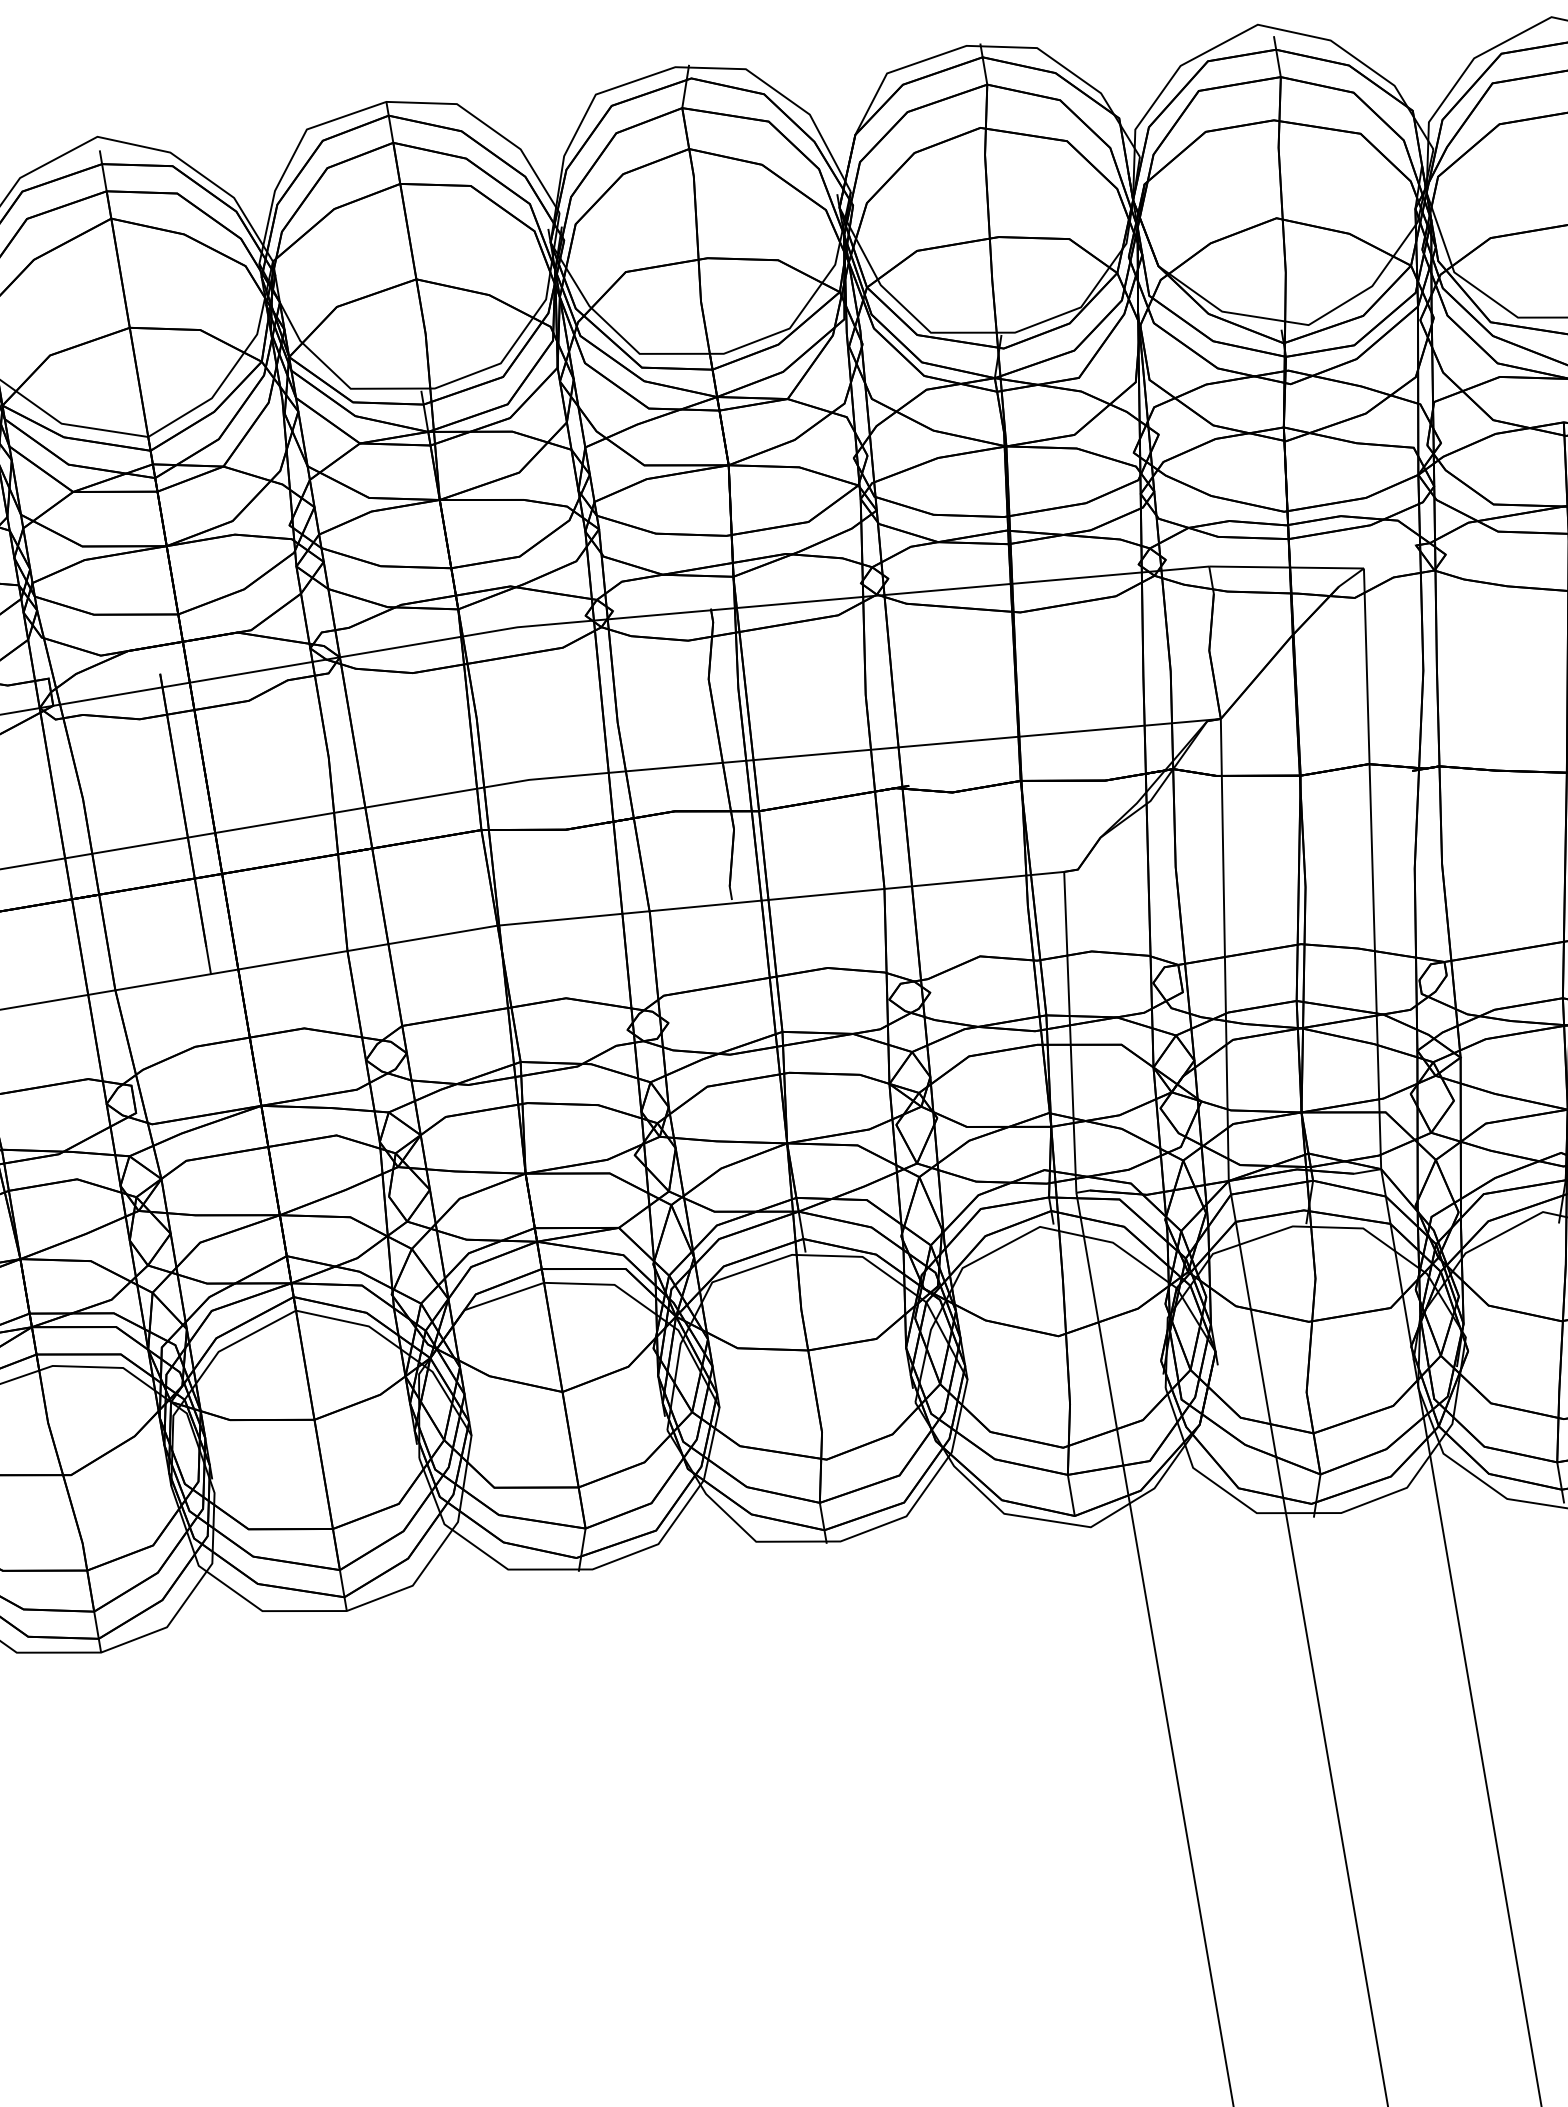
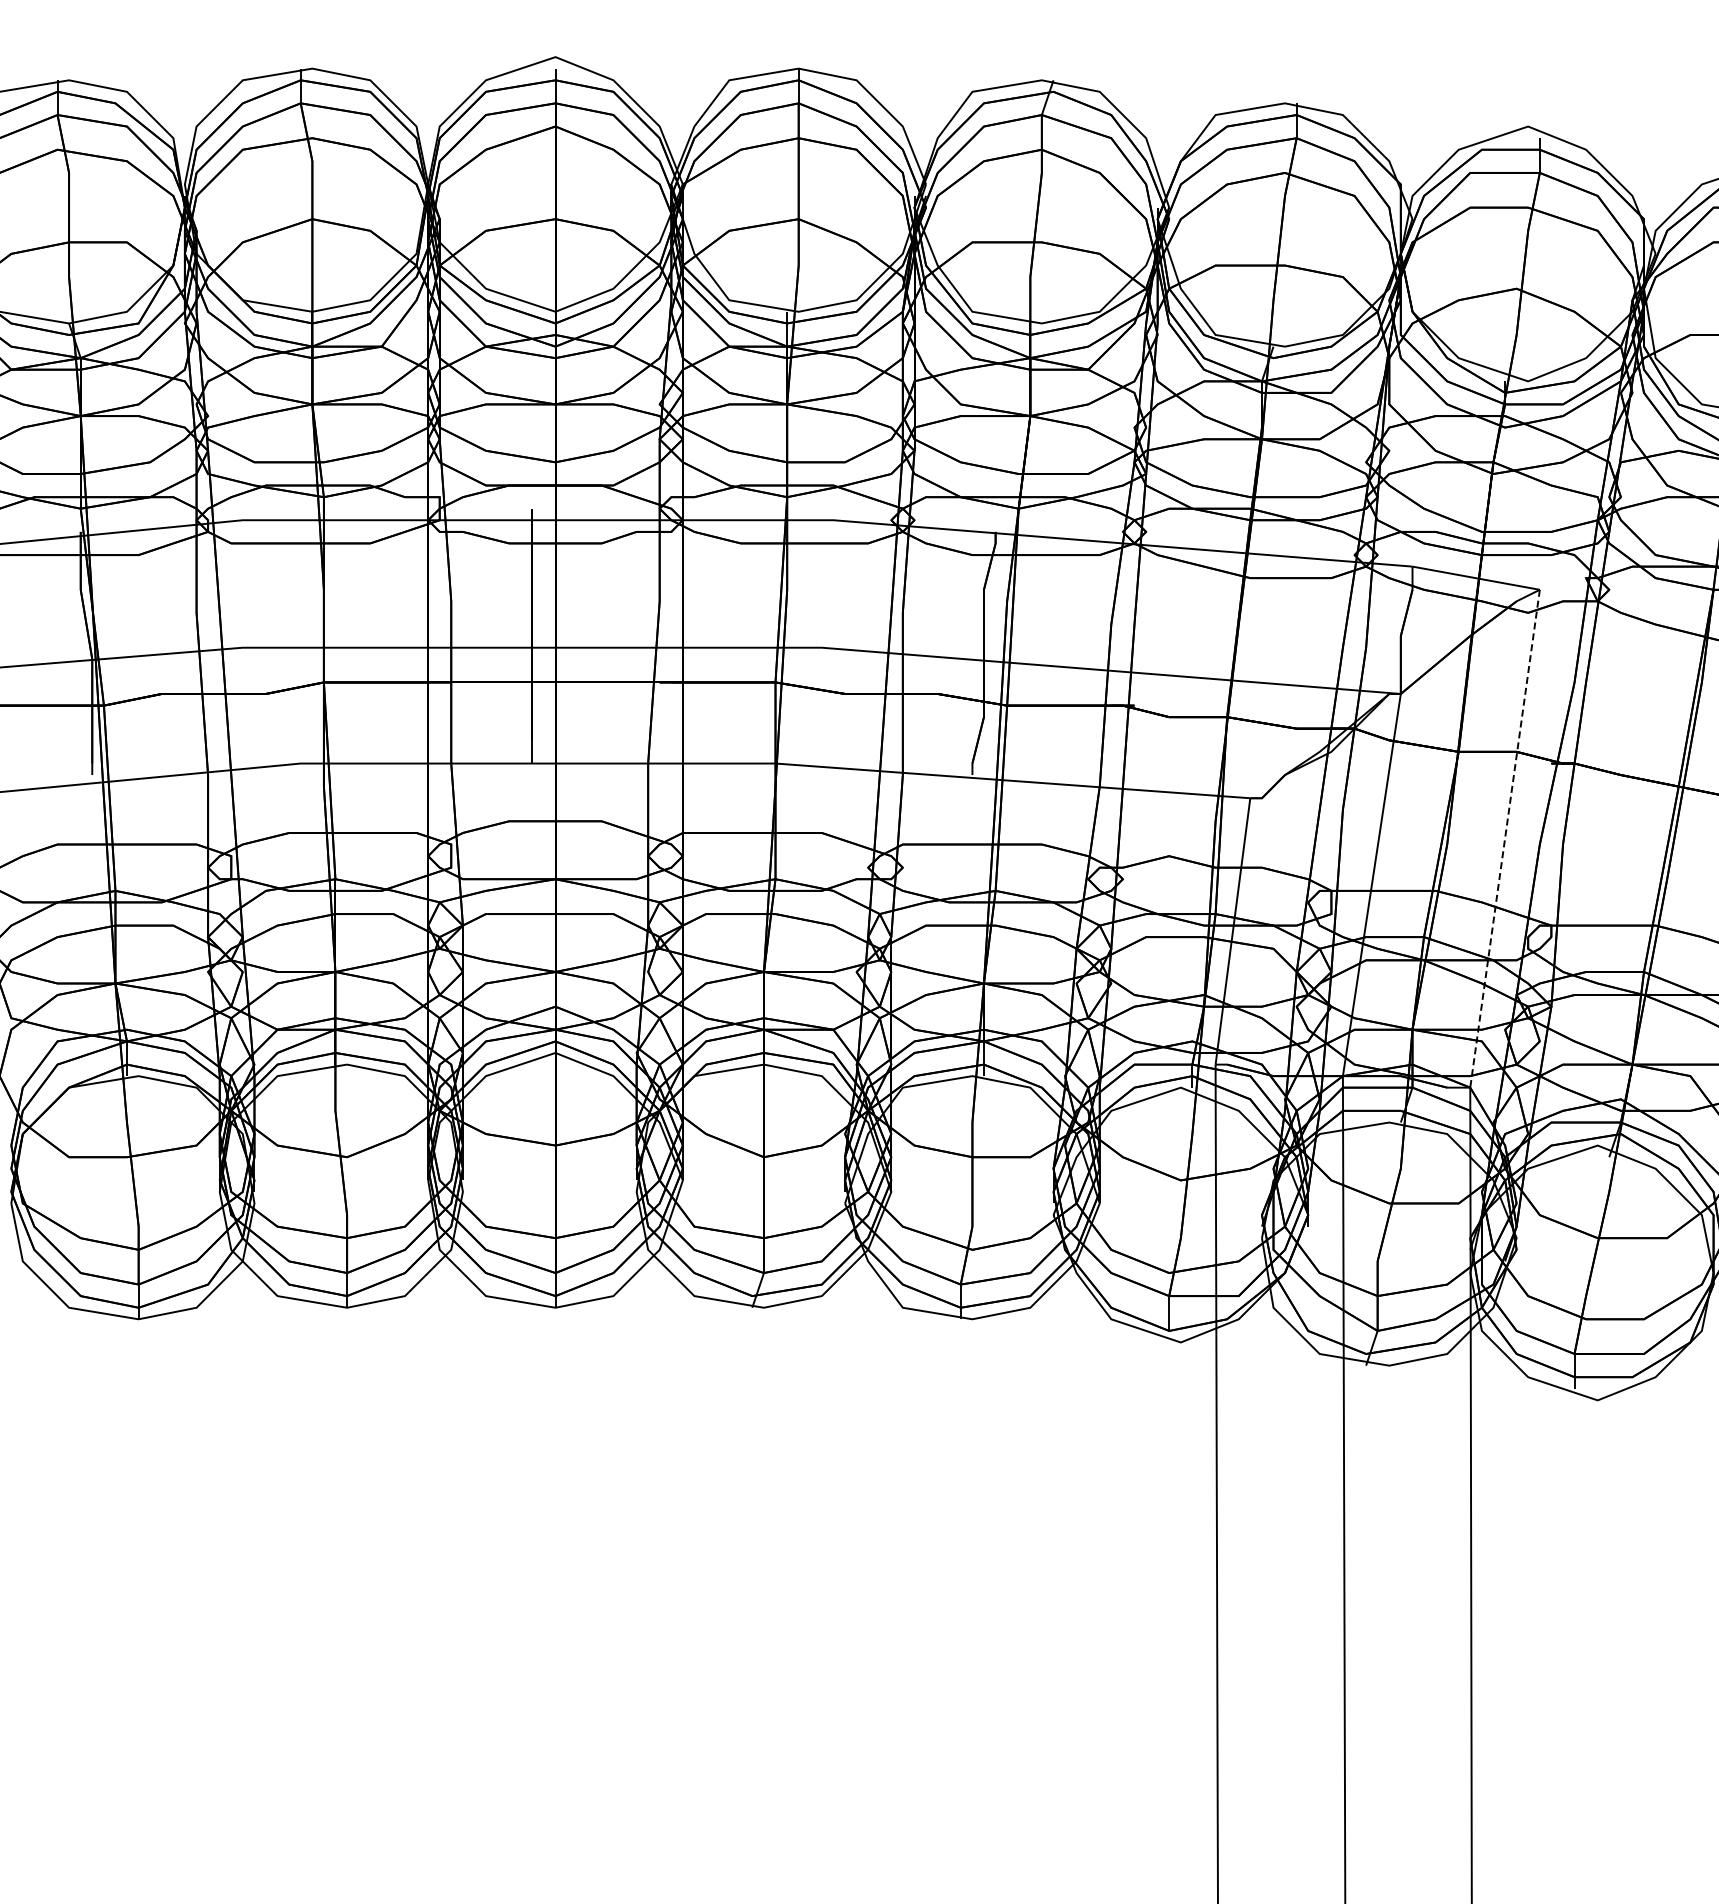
line: (1372, 869) -> (1504, 839), solid -> dashed

